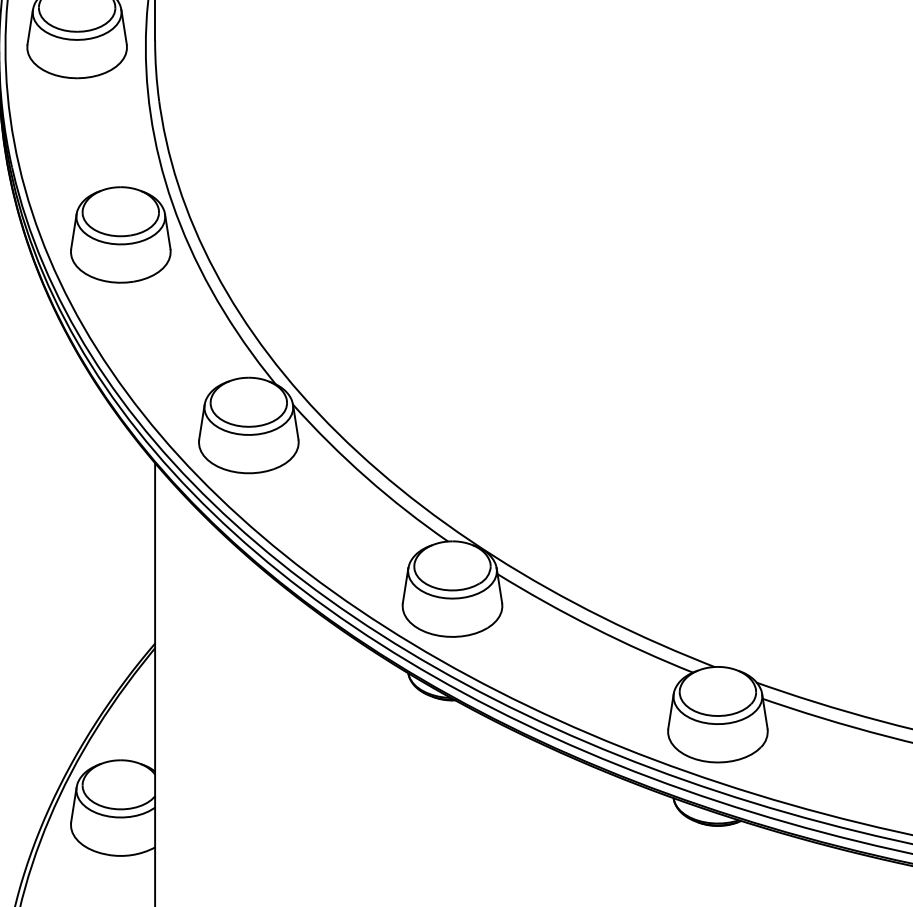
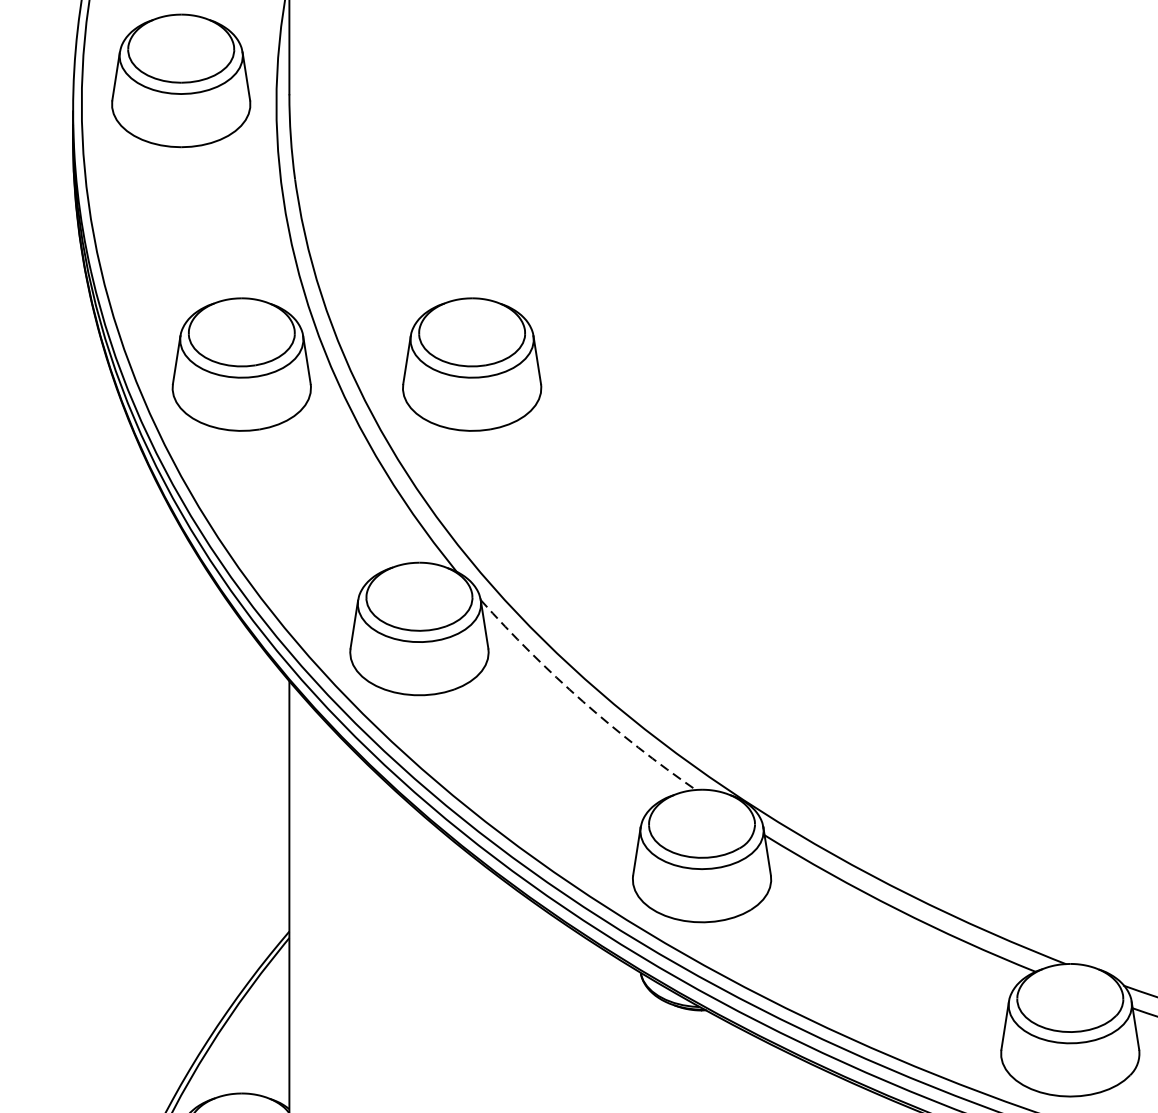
part: (286, 234) -> (471, 363), added
arc: (366, 477) -> (582, 701), solid -> dashed

